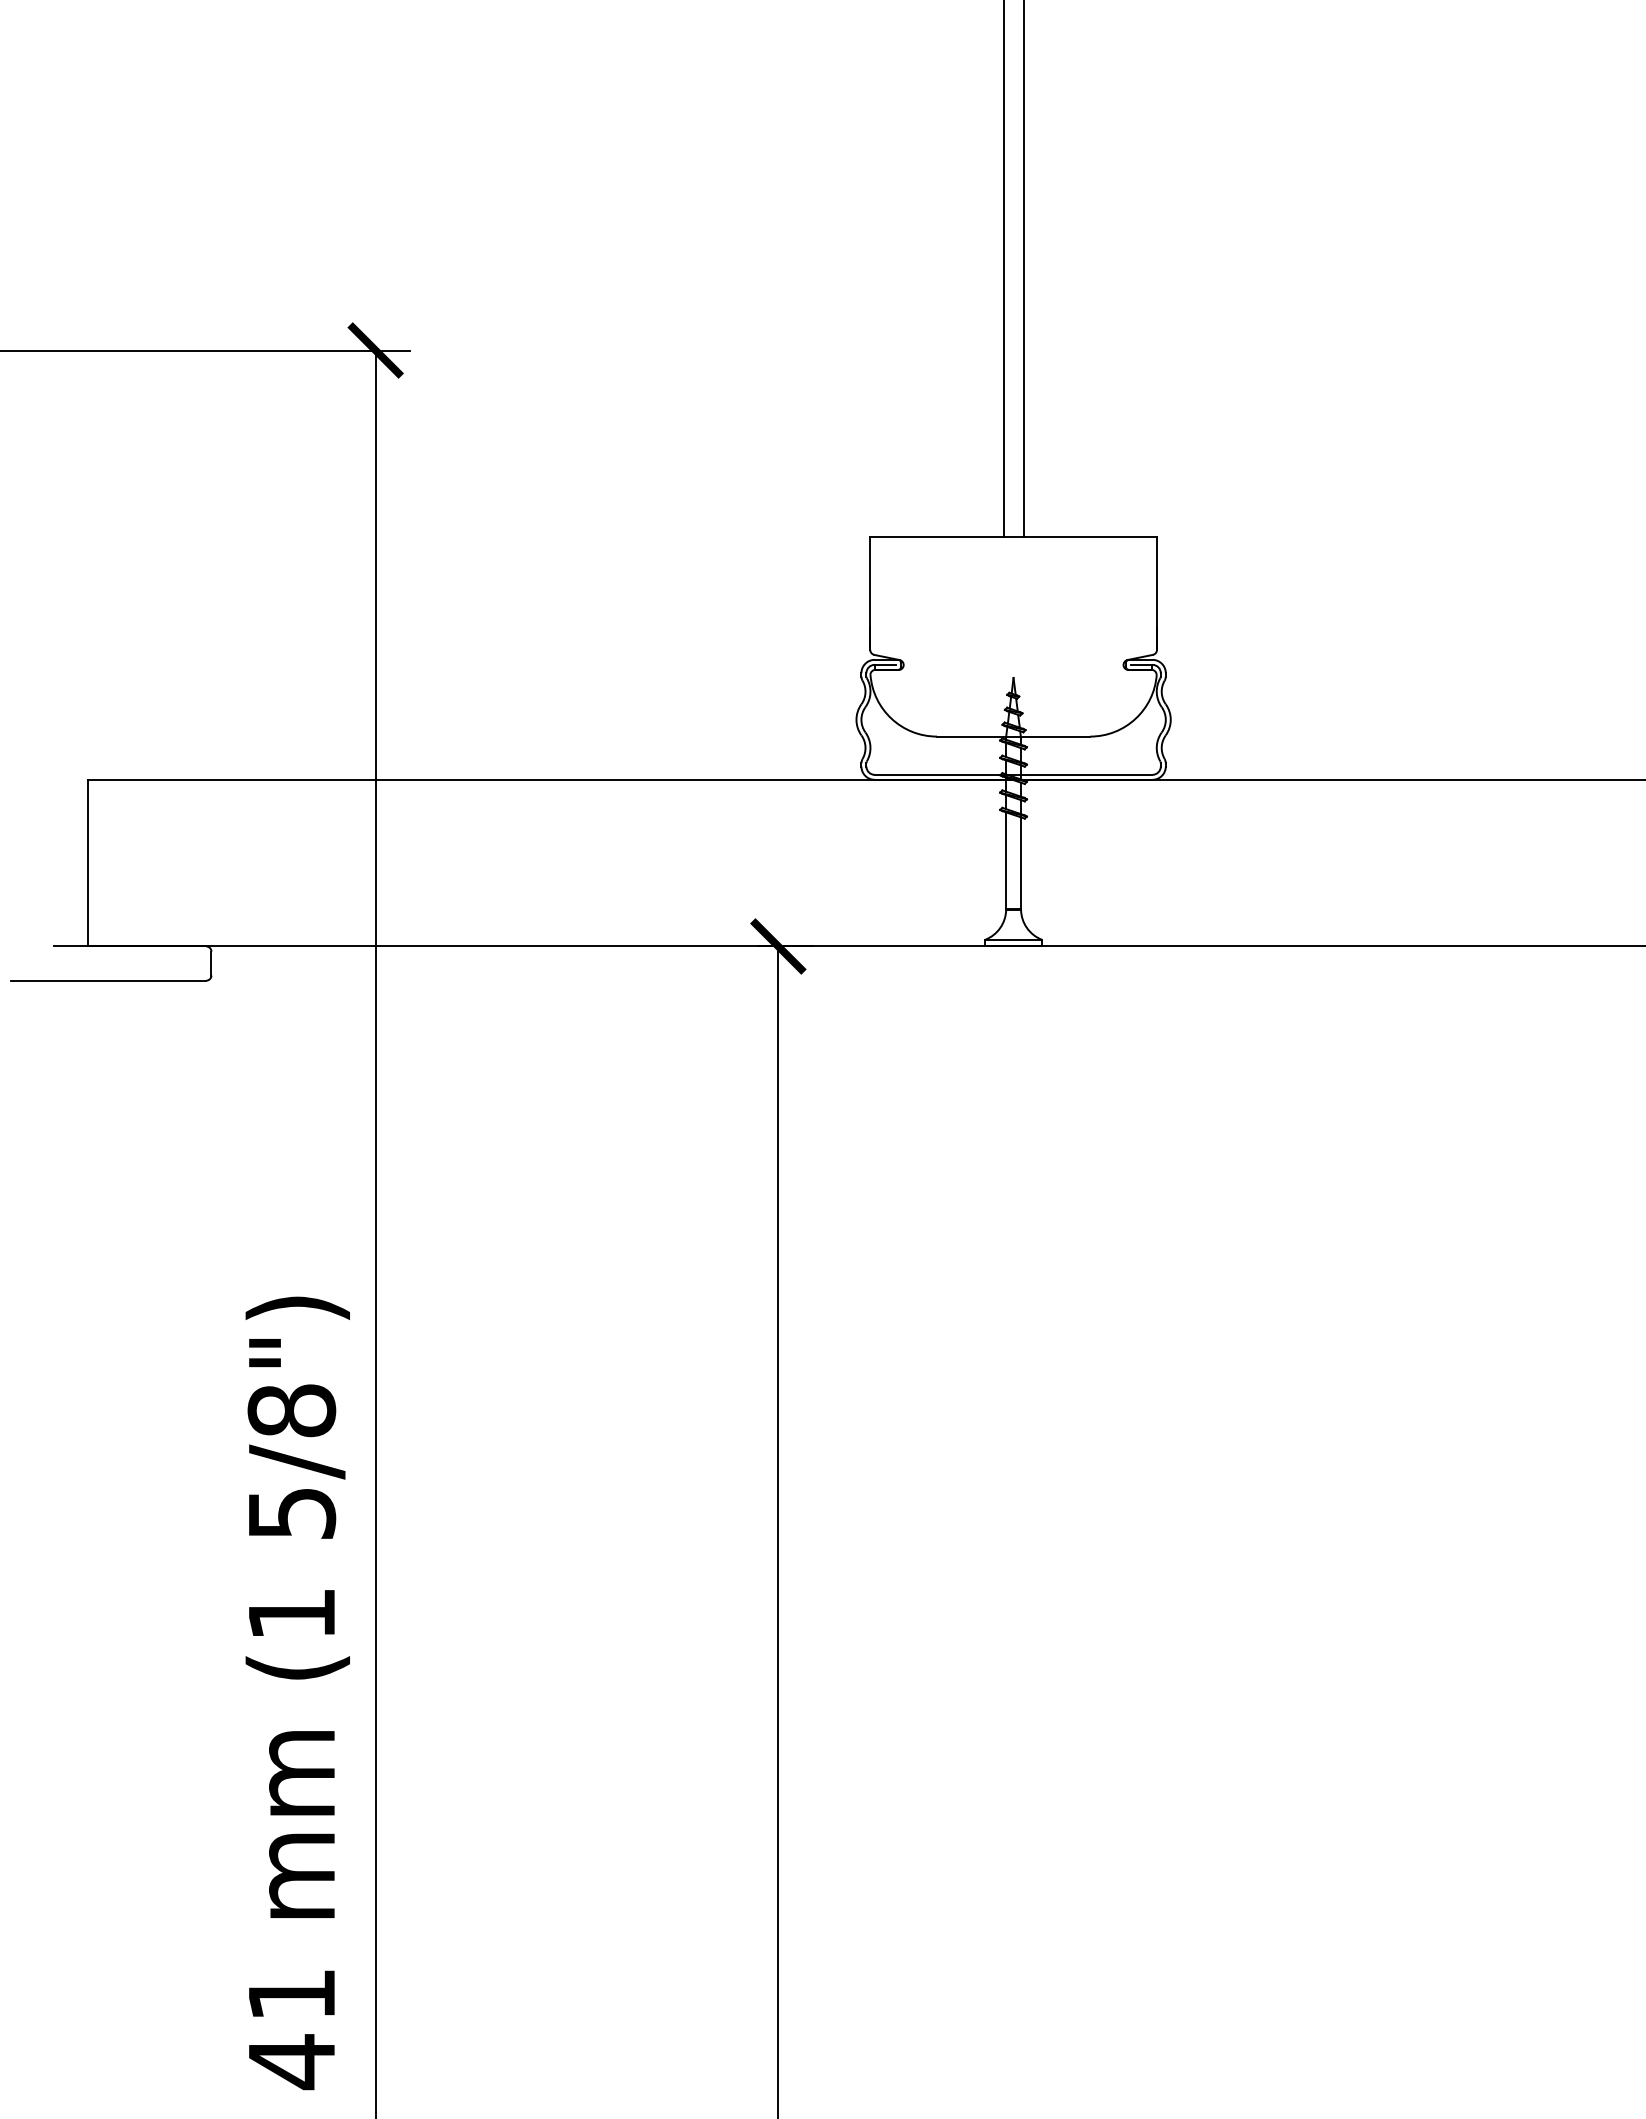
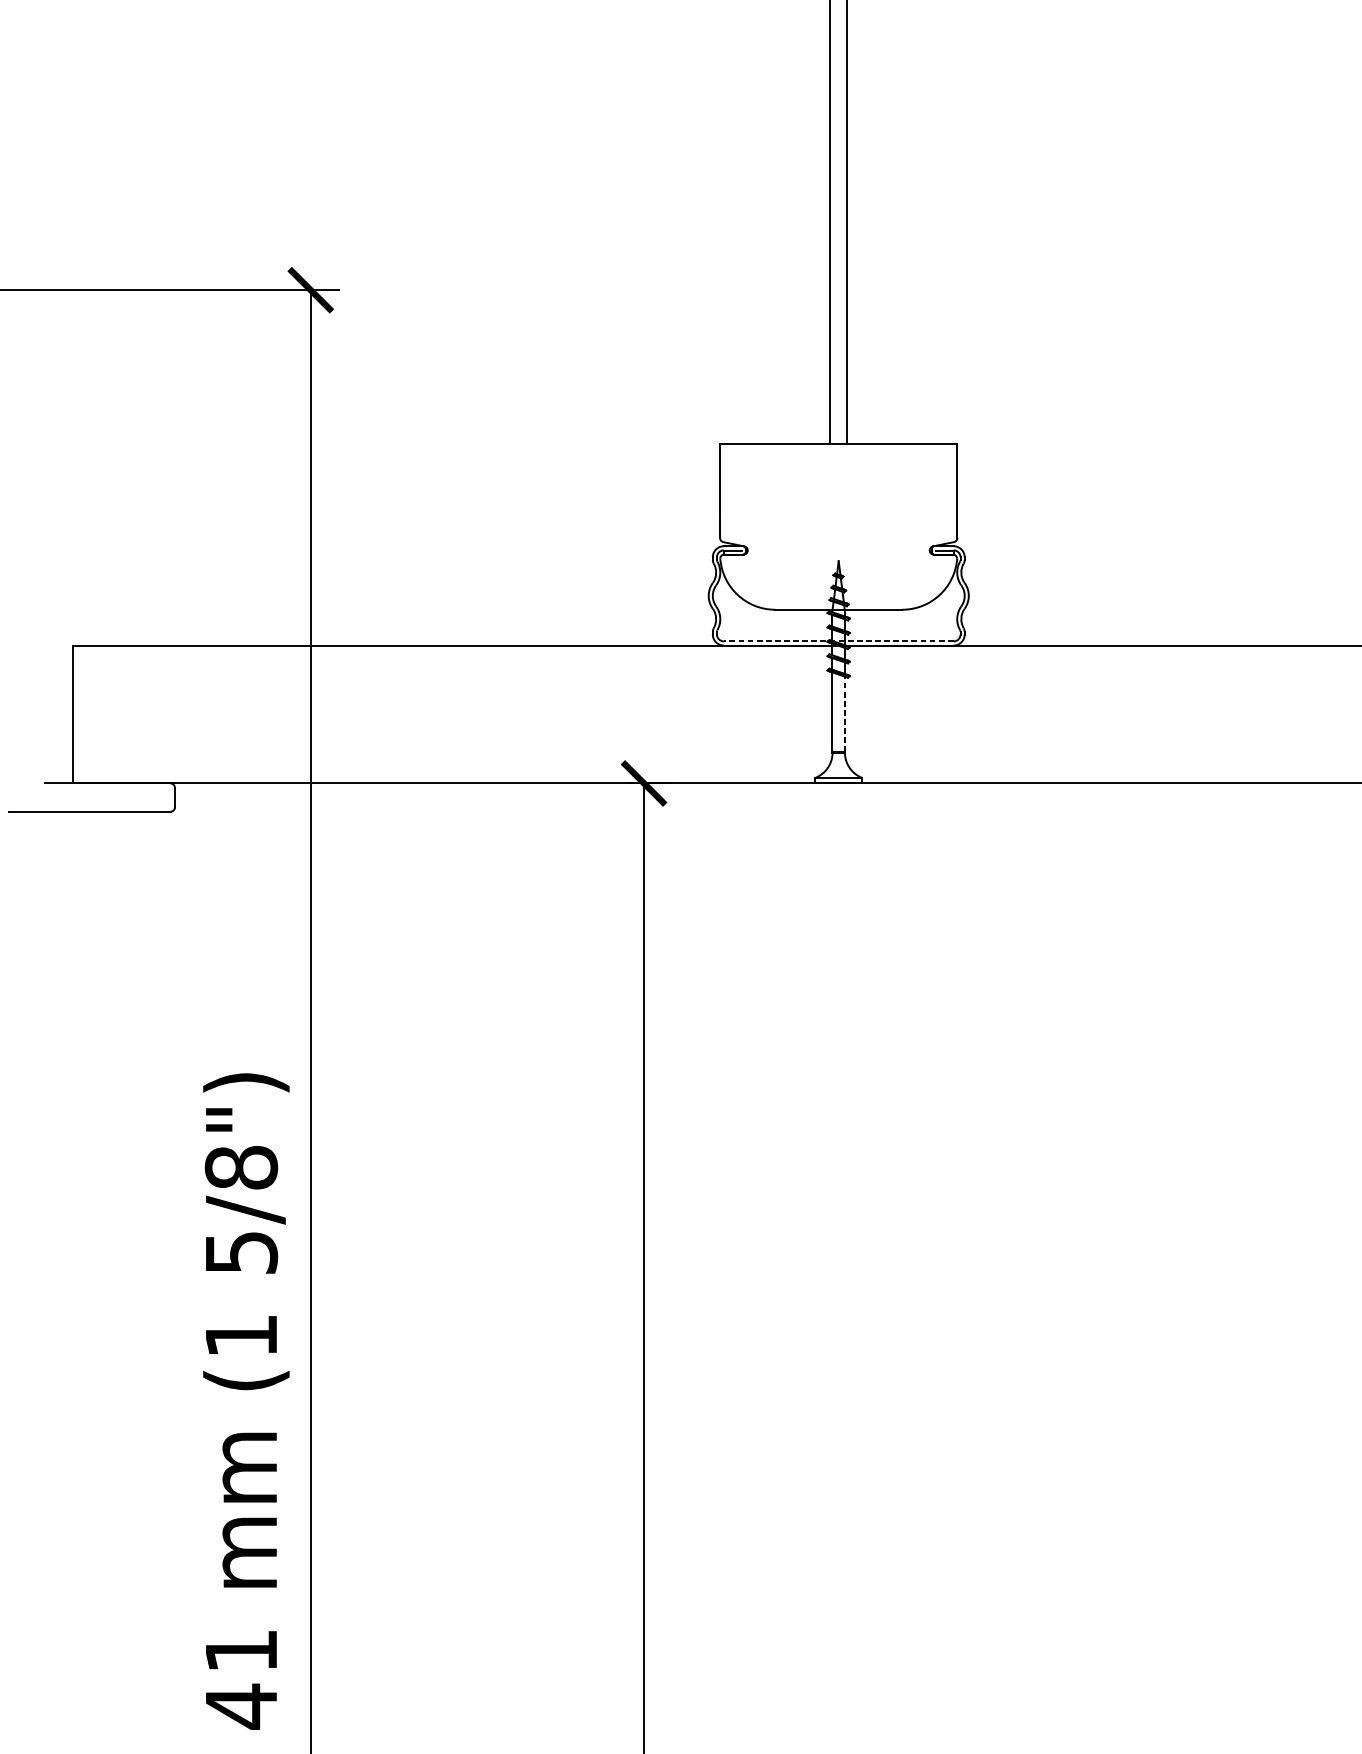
line: (1013, 774) -> (838, 641), solid -> dashed
line: (1021, 863) -> (845, 714), solid -> dashed

